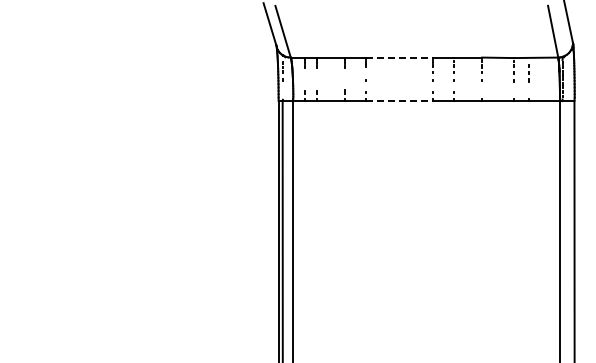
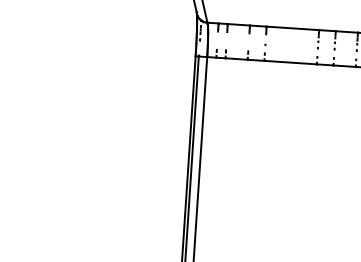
line: (399, 57) -> (292, 28), dashed -> solid
line: (399, 101) -> (290, 62), dashed -> solid

